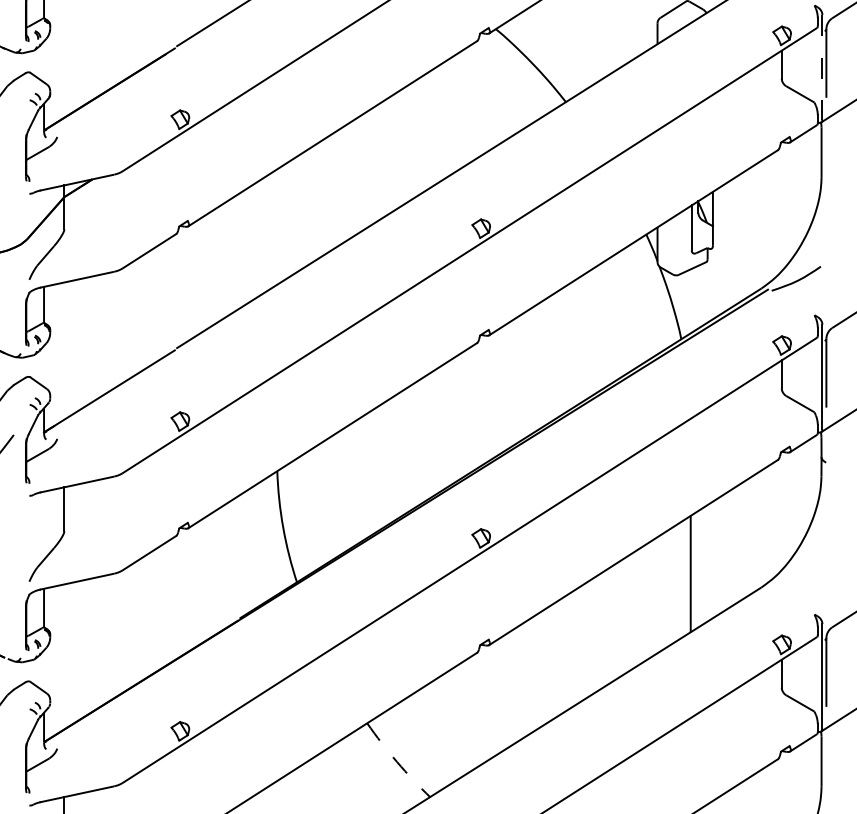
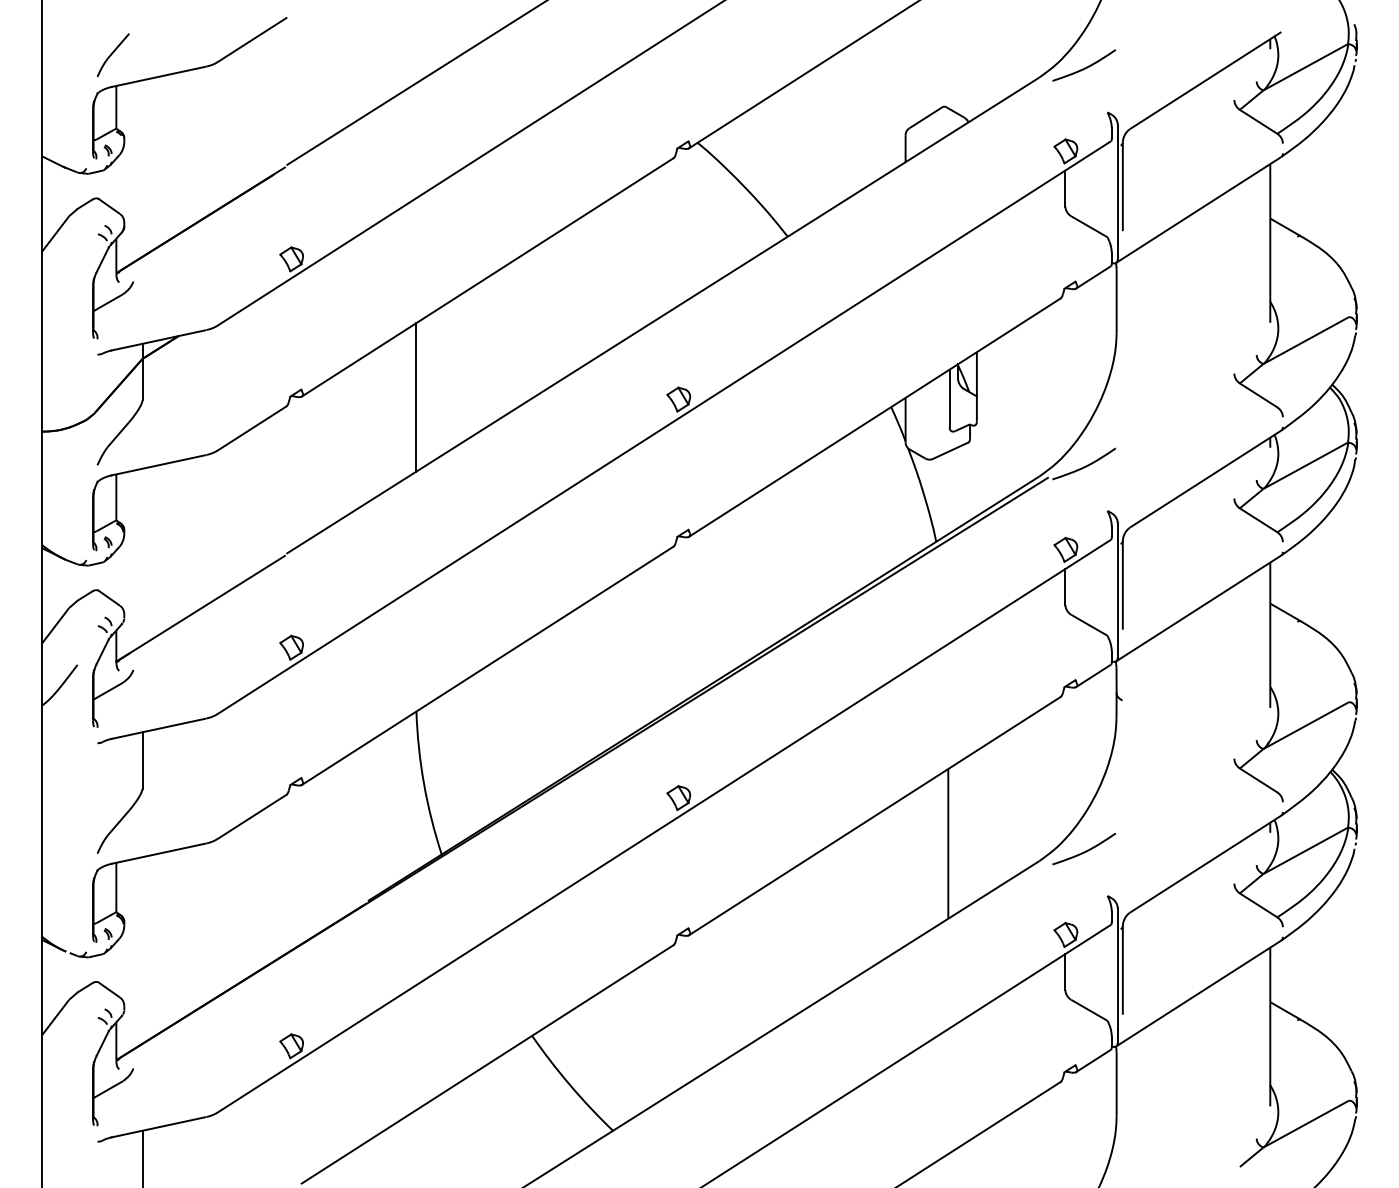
line: (822, 67) -> (1117, 192), dashed -> solid
line: (277, 227) -> (416, 397), added
curve: (797, 579) -> (1085, 850), added
arc: (397, 761) -> (570, 1085), dashed -> solid

